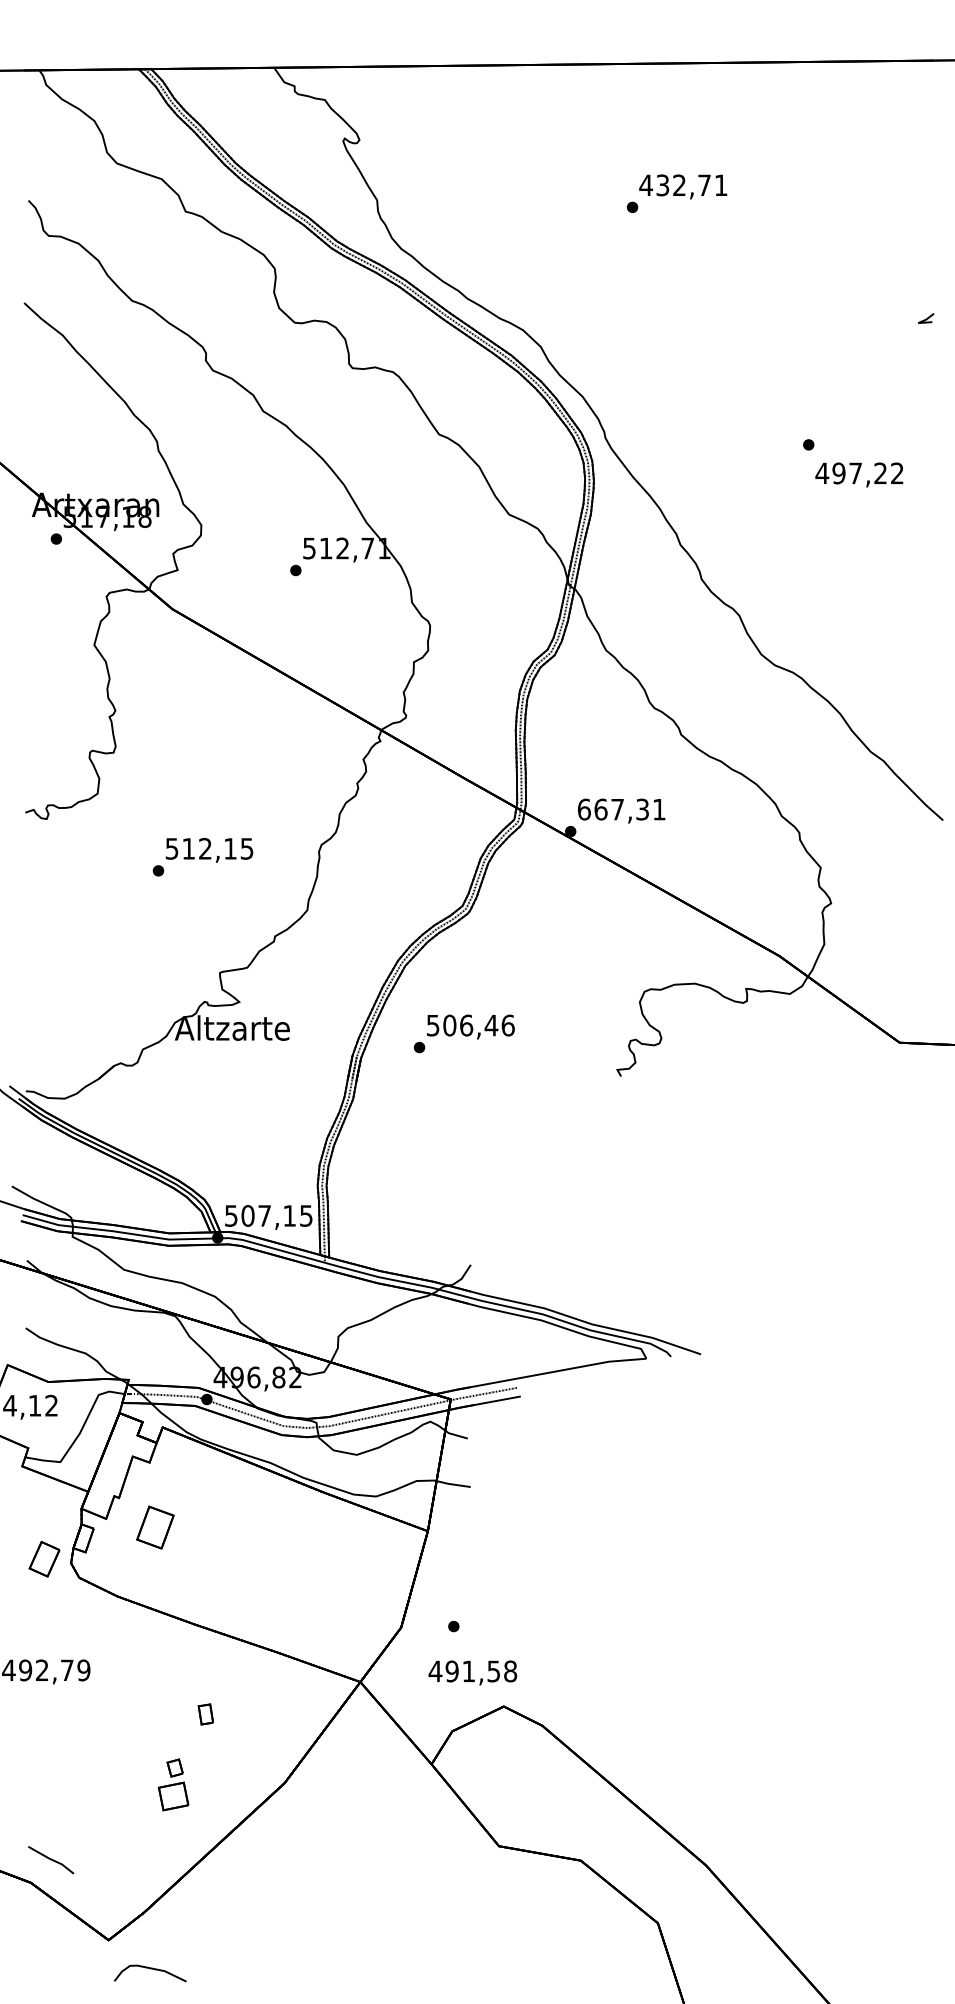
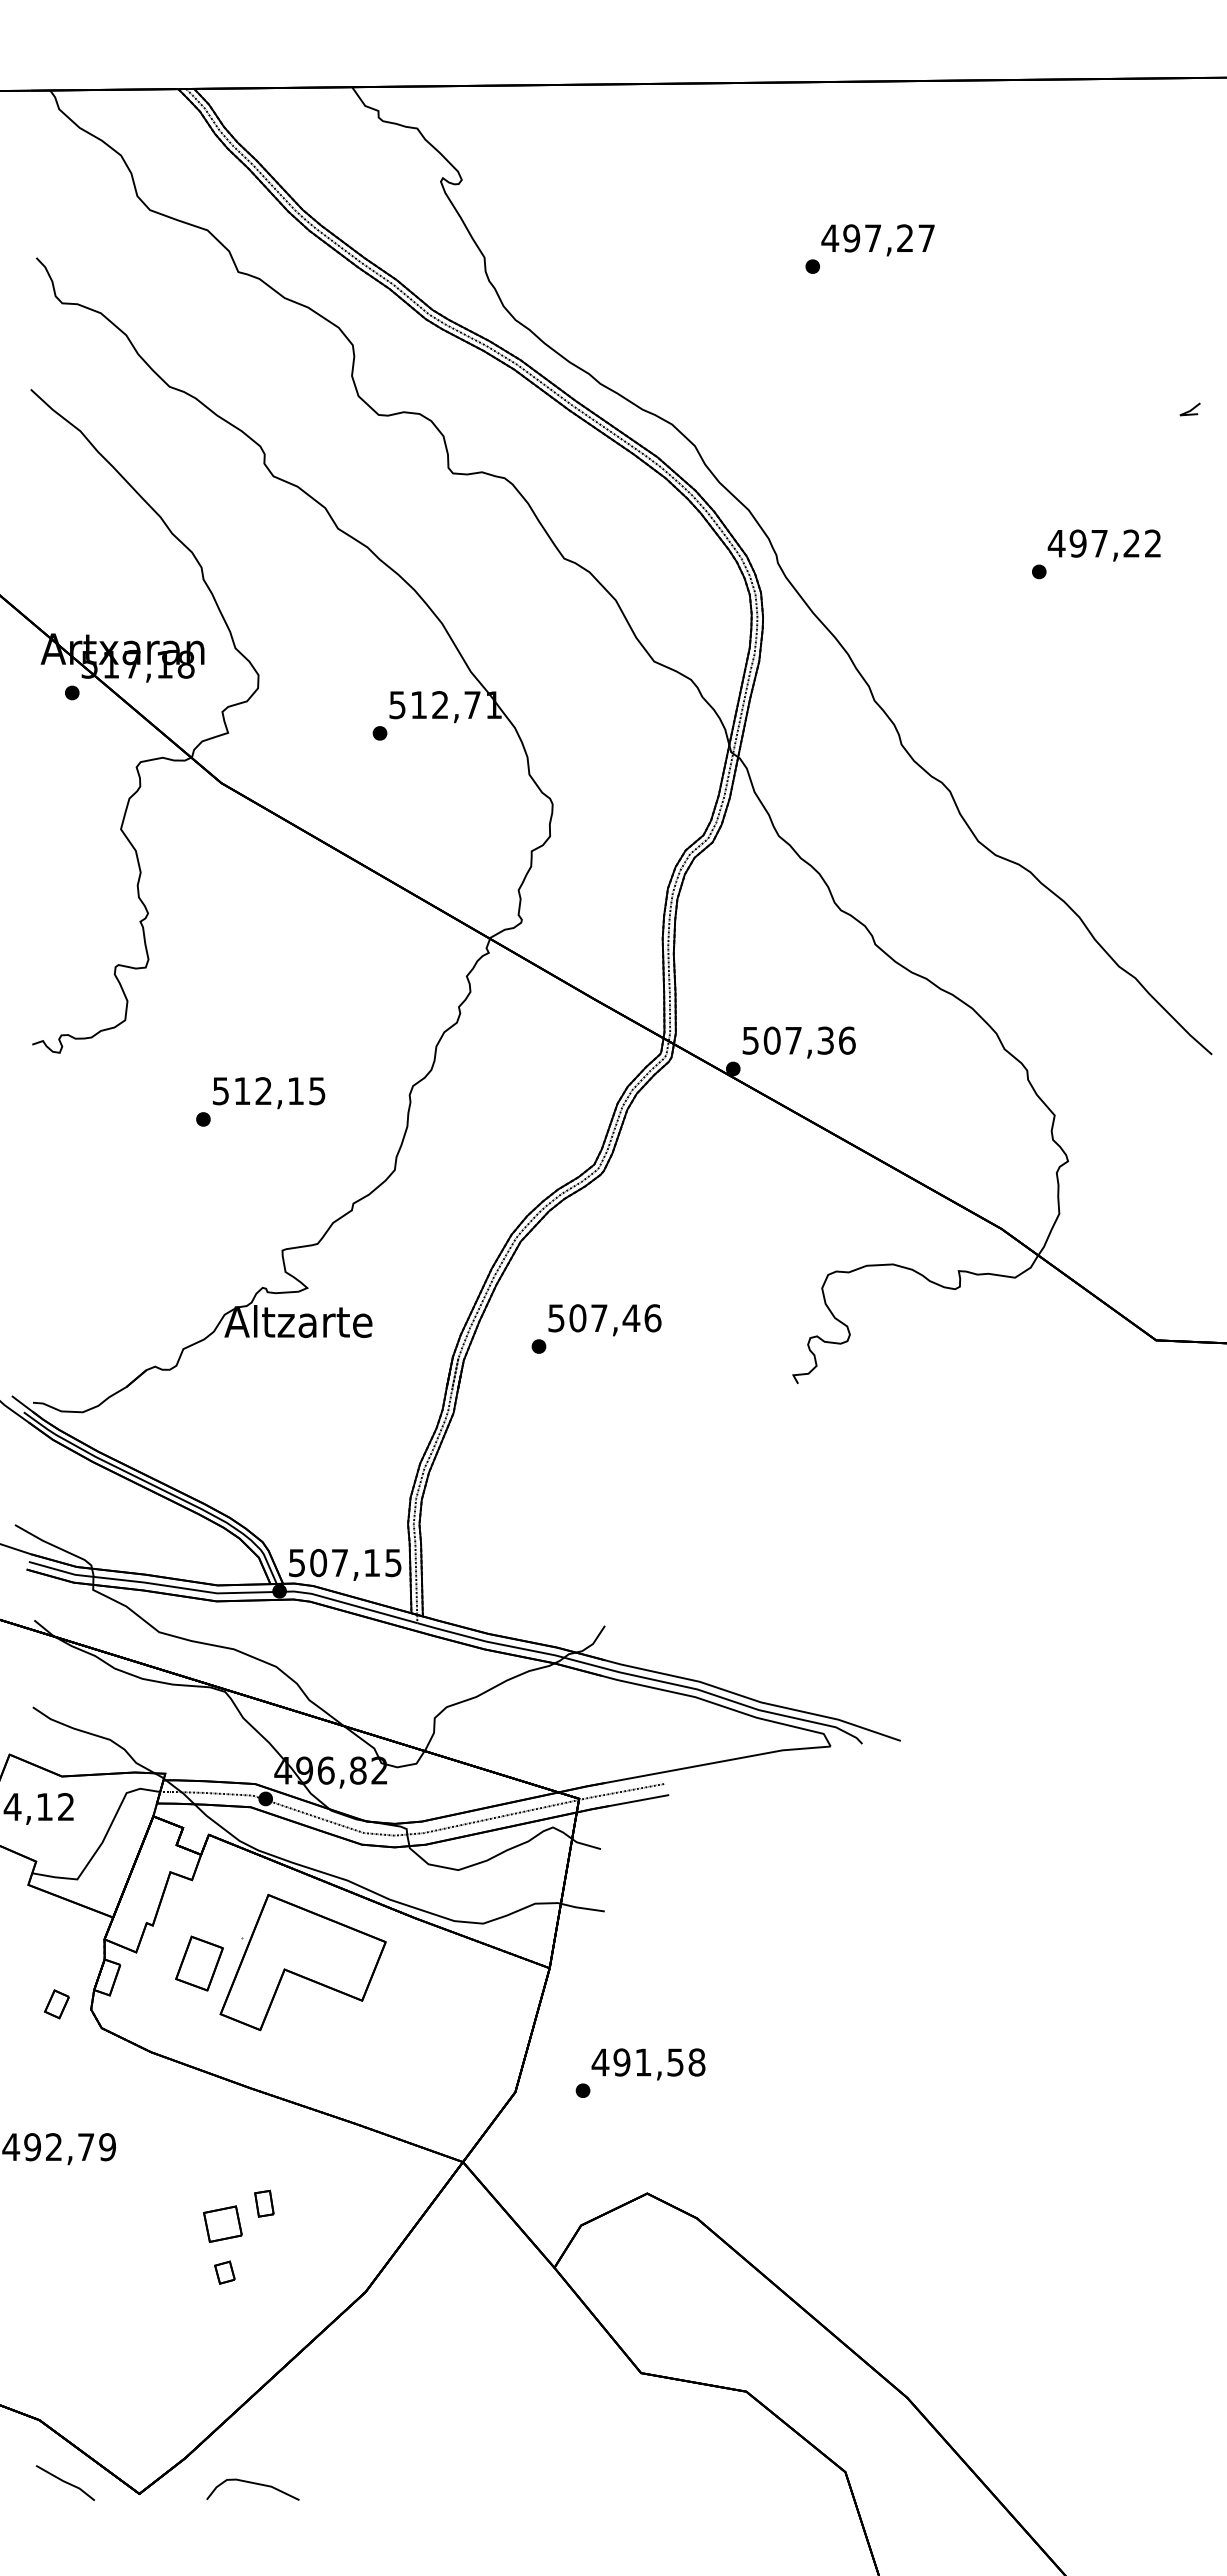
text: (691, 185) -> (888, 238), 432,71 -> 497,27
text: (858, 474) -> (1103, 545), moved
text: (621, 809) -> (798, 1040), 667,31 -> 507,36
text: (466, 1025) -> (599, 1318), 506,46 -> 507,46
part: (235, 1526) -> (302, 1962), added
part: (44, 1559) -> (56, 2004), size x0.62
text: (472, 1673) -> (648, 2064), moved
part: (173, 1795) -> (222, 2223), moved
line: (51, 1859) -> (65, 2482), moved
curve: (151, 1969) -> (254, 2484), moved

